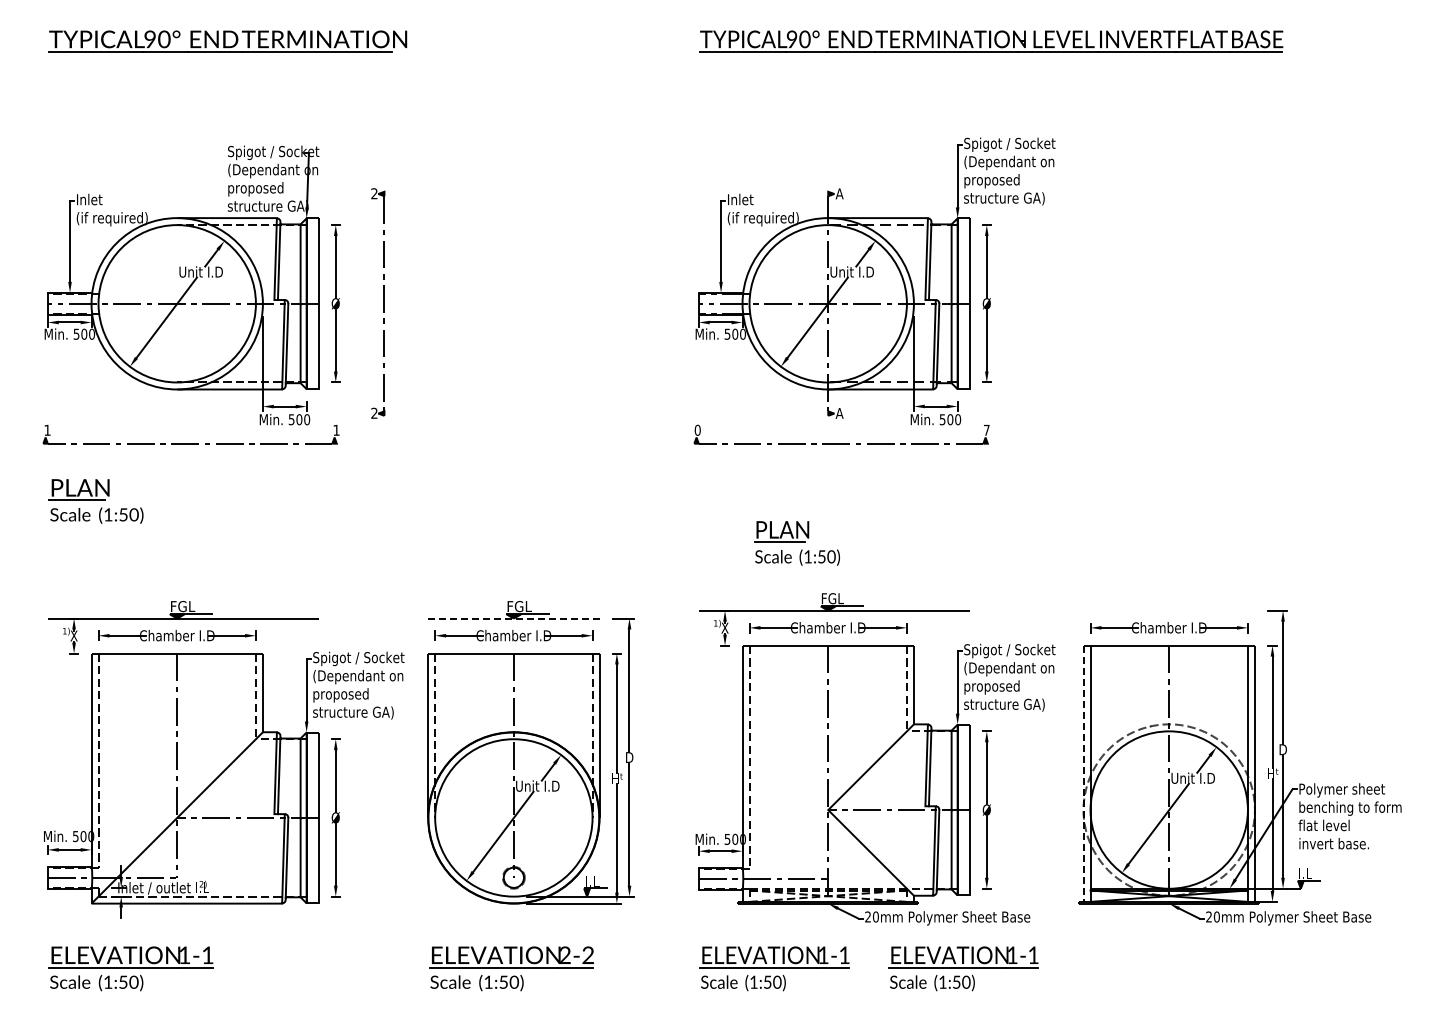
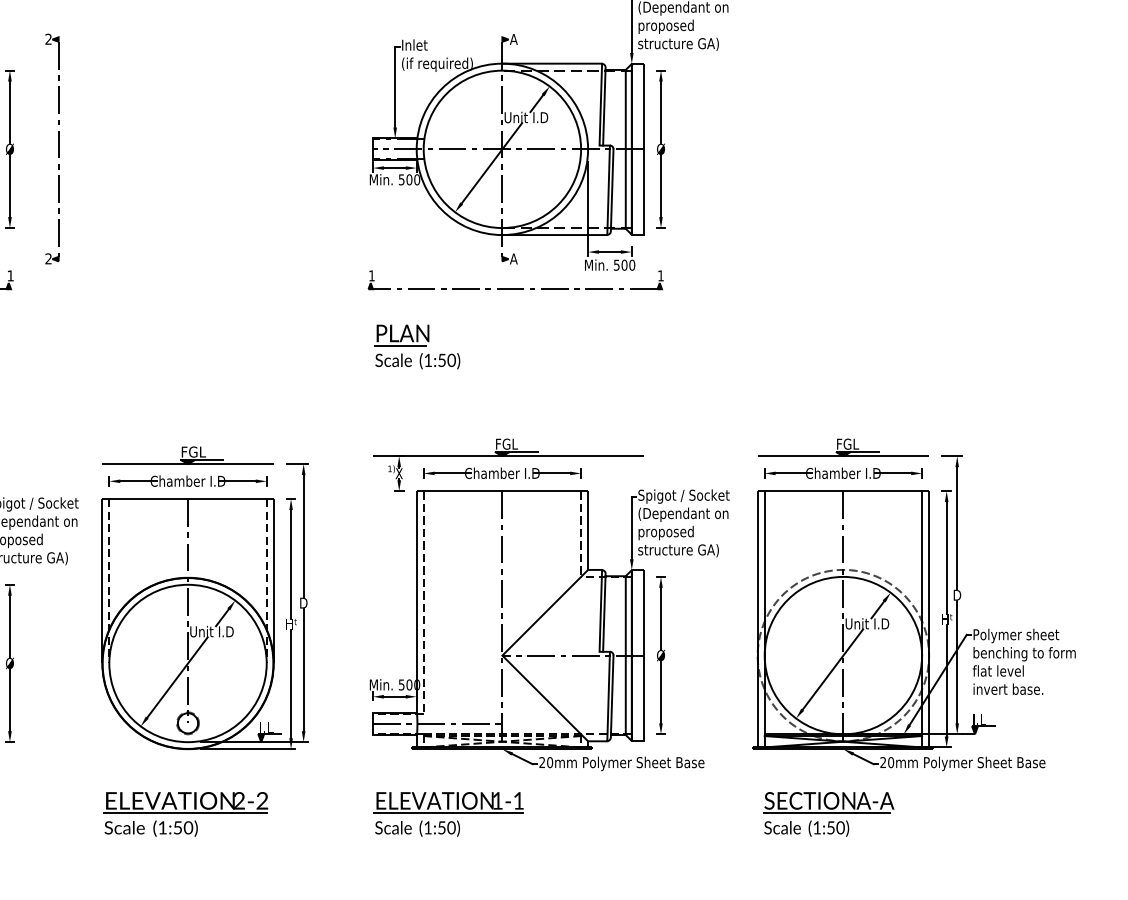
text: (697, 429) -> (371, 275), 0 -> 1
text: (986, 429) -> (660, 275), 7 -> 1
part: (796, 543) -> (416, 347), moved
part: (1169, 602) -> (843, 448), added
line: (513, 618) -> (187, 464), dashed -> solid
line: (1083, 774) -> (757, 620), dashed -> solid
part: (963, 968) -> (637, 814), removed
part: (1154, 968) -> (828, 814), added

